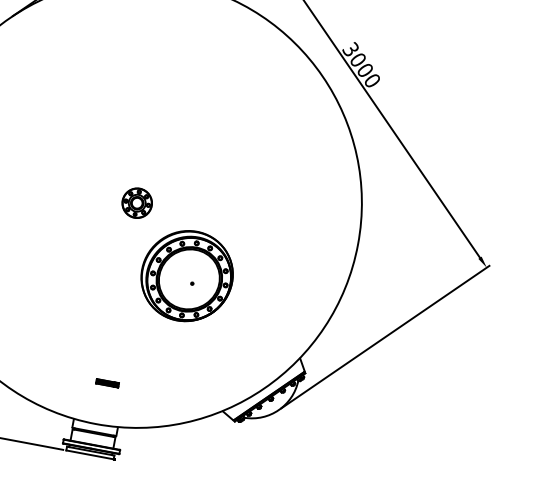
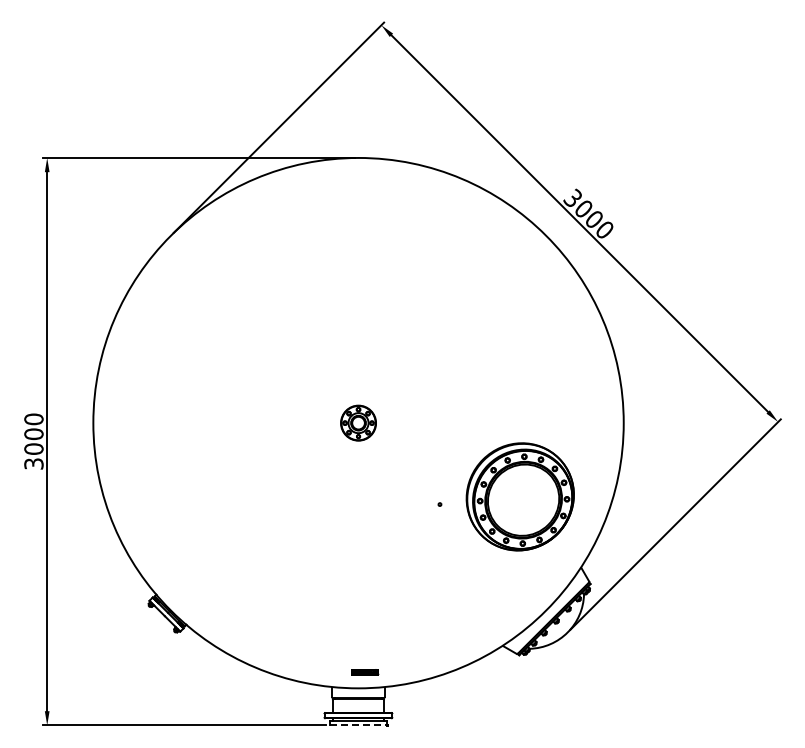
part: (186, 275) -> (519, 496), moved
part: (107, 383) -> (365, 672), moved
line: (90, 454) -> (358, 725), solid -> dashed

